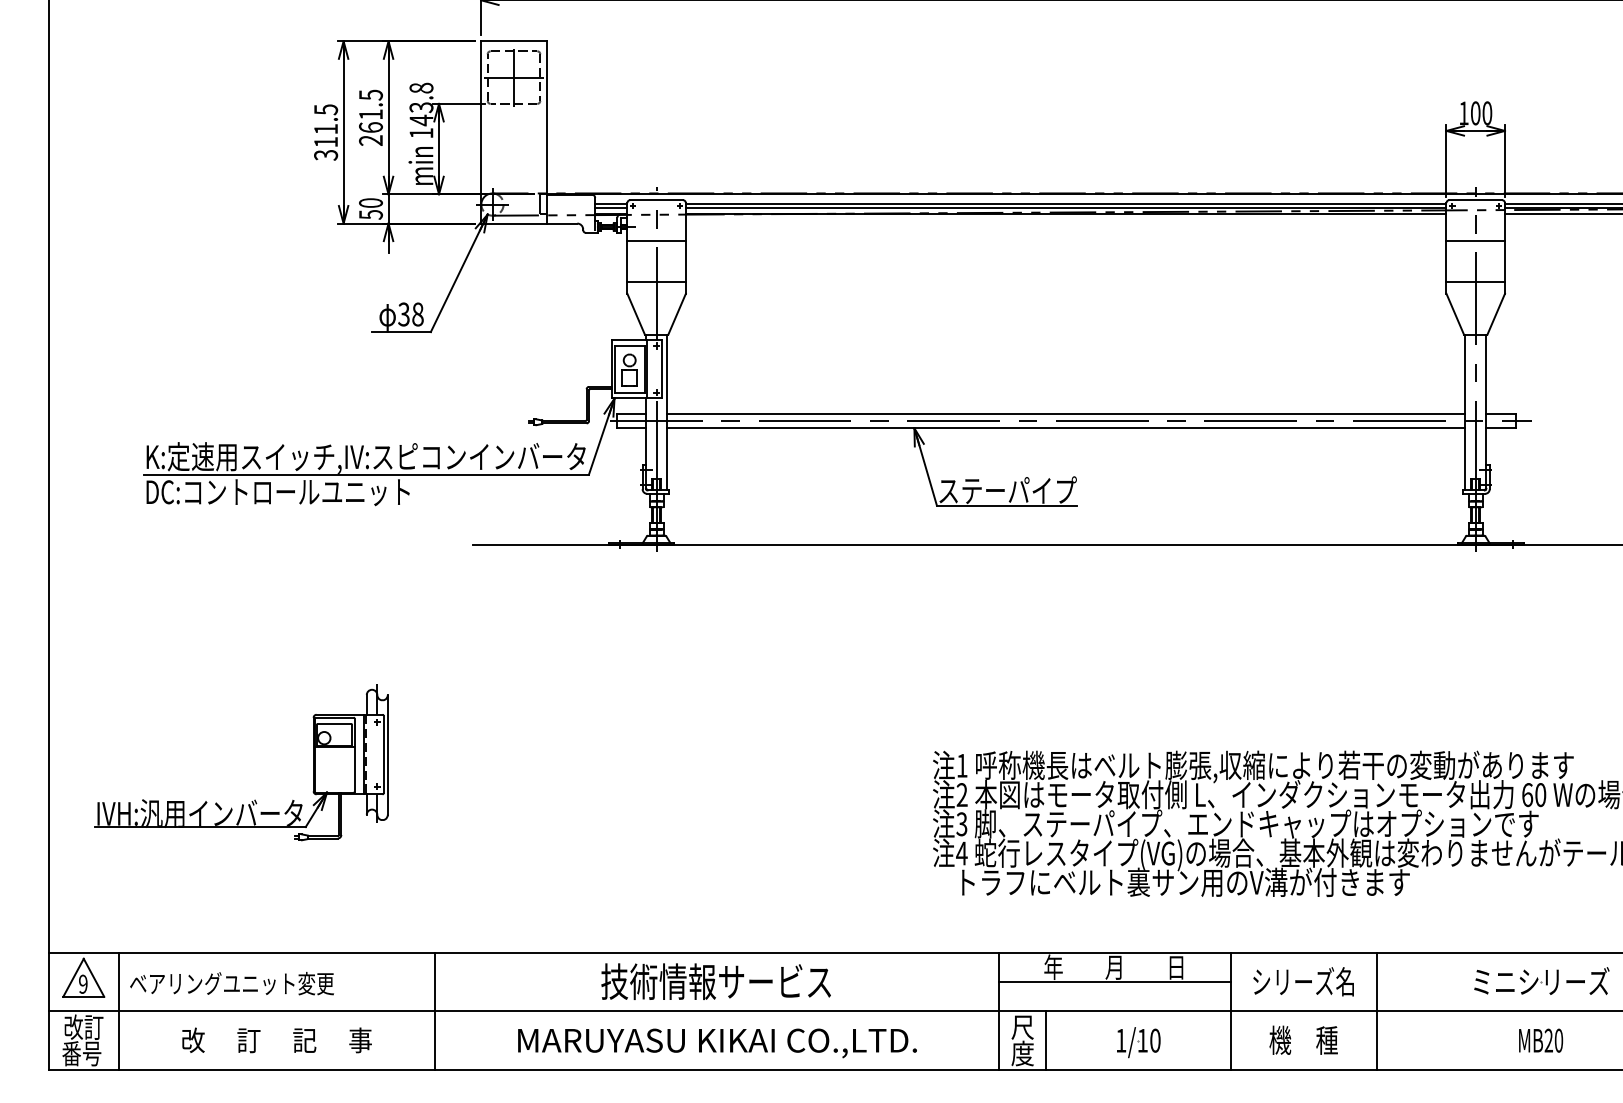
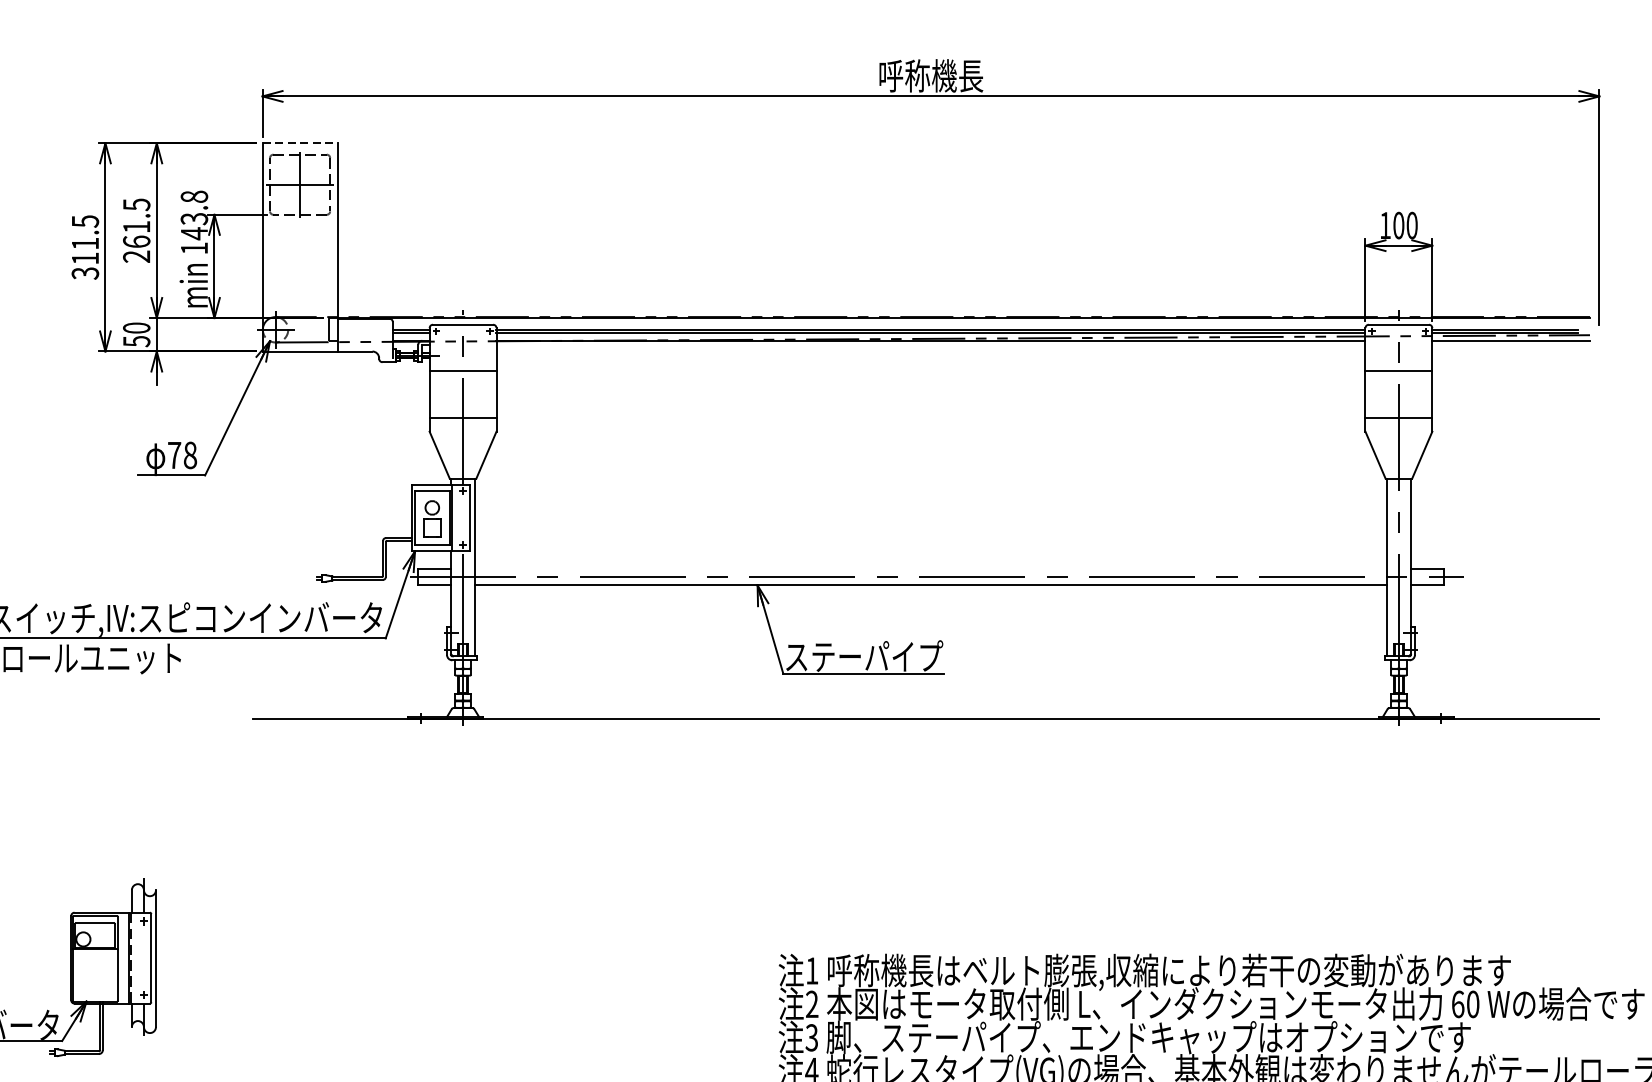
line: (514, 41) -> (300, 143), solid -> dashed
text: (403, 314) -> (173, 455), 38 -> 78
line: (1066, 413) -> (931, 568), removed

